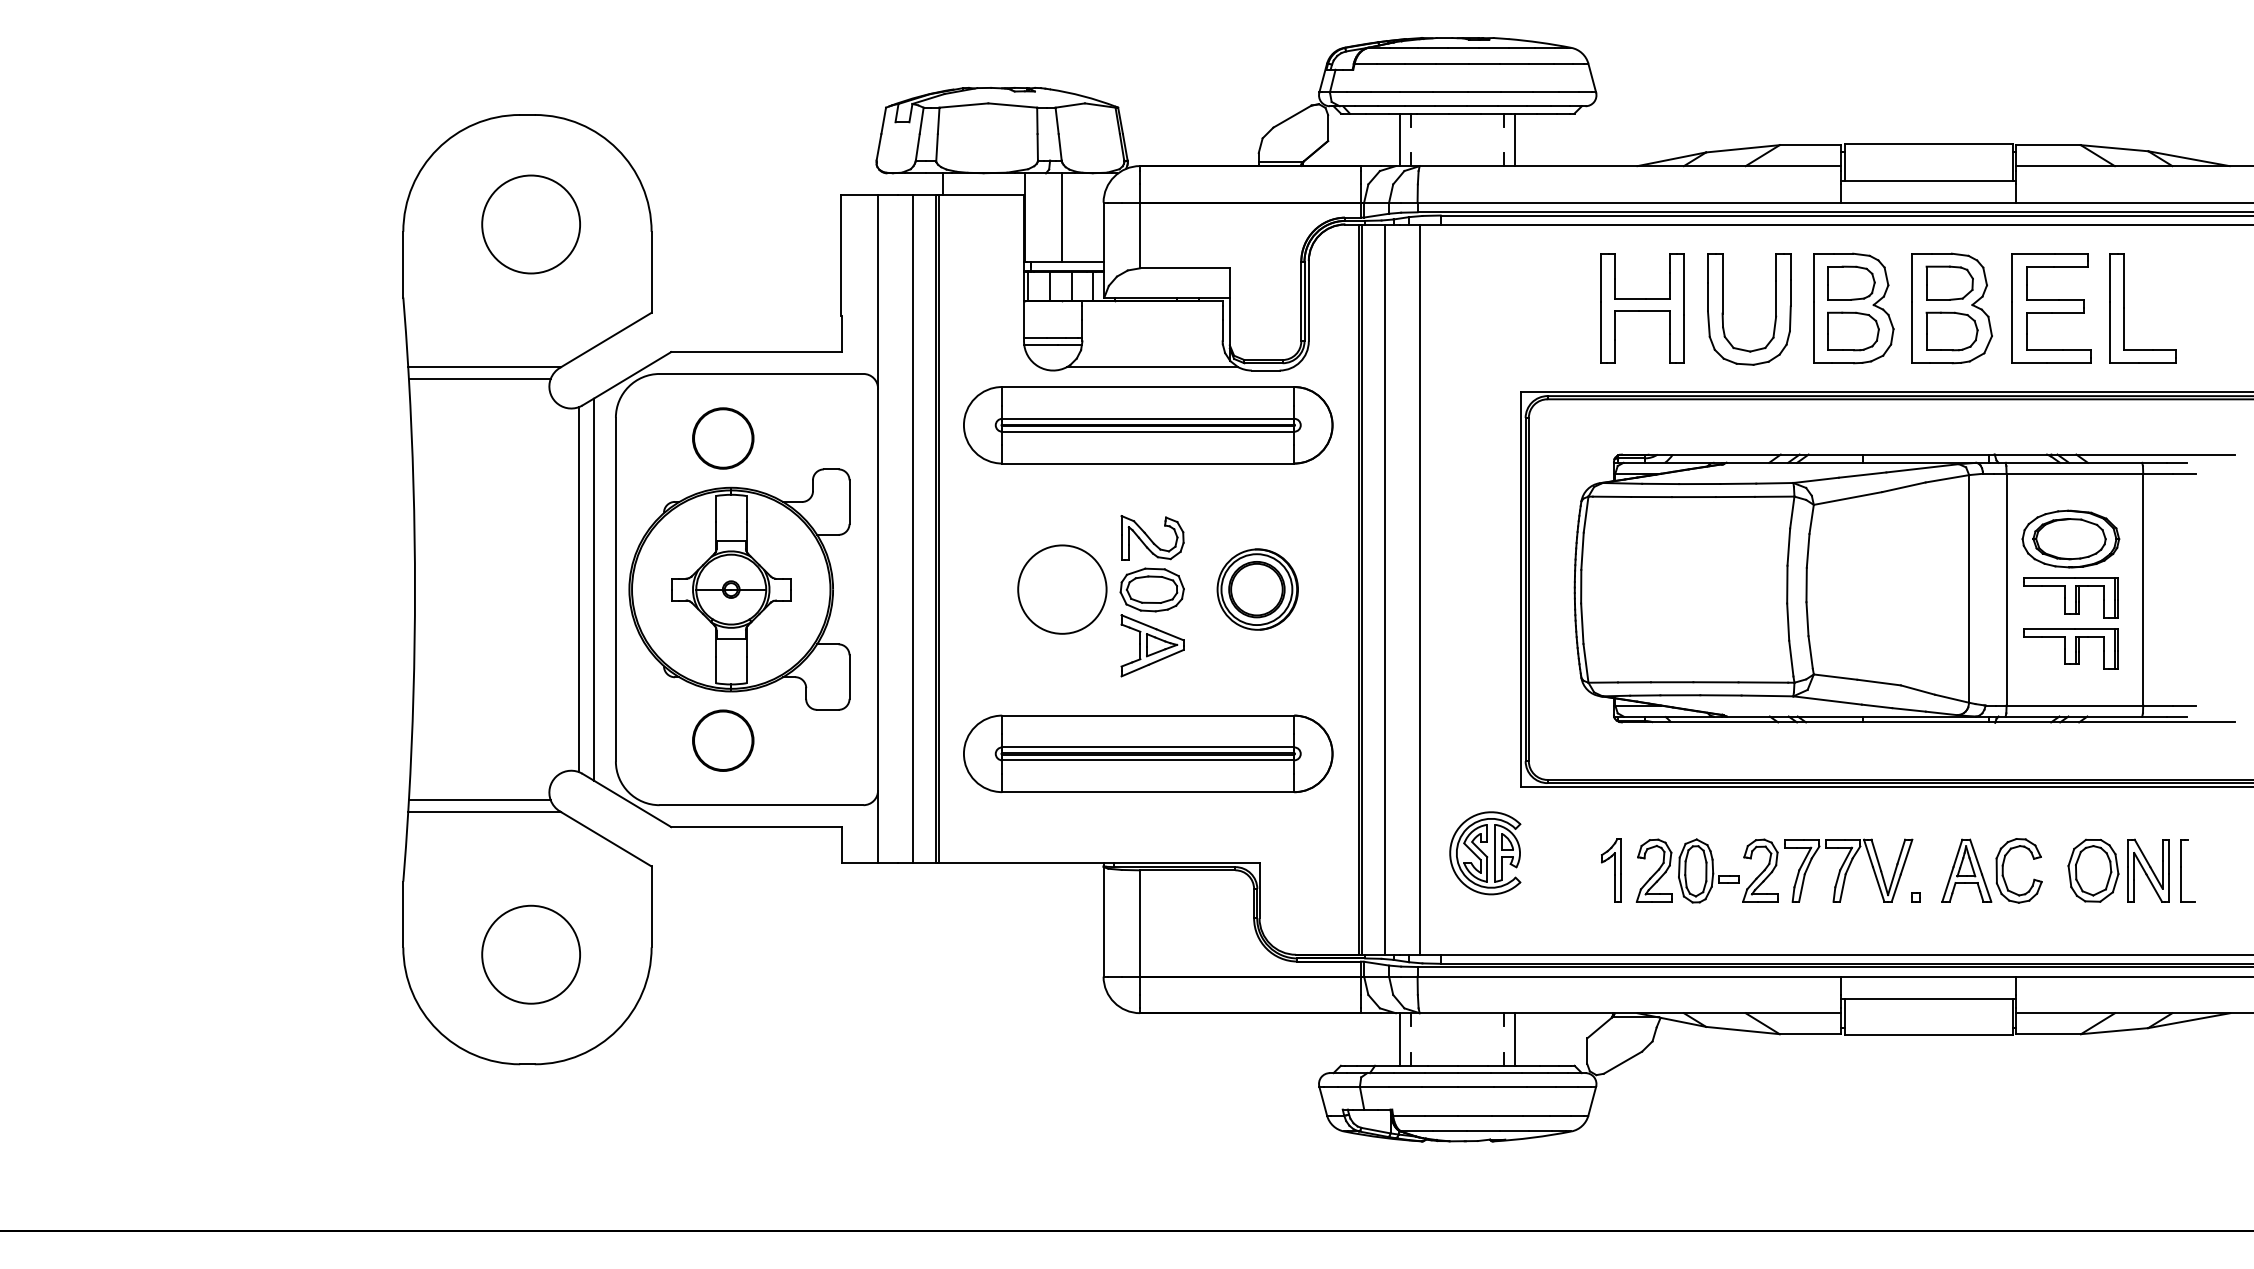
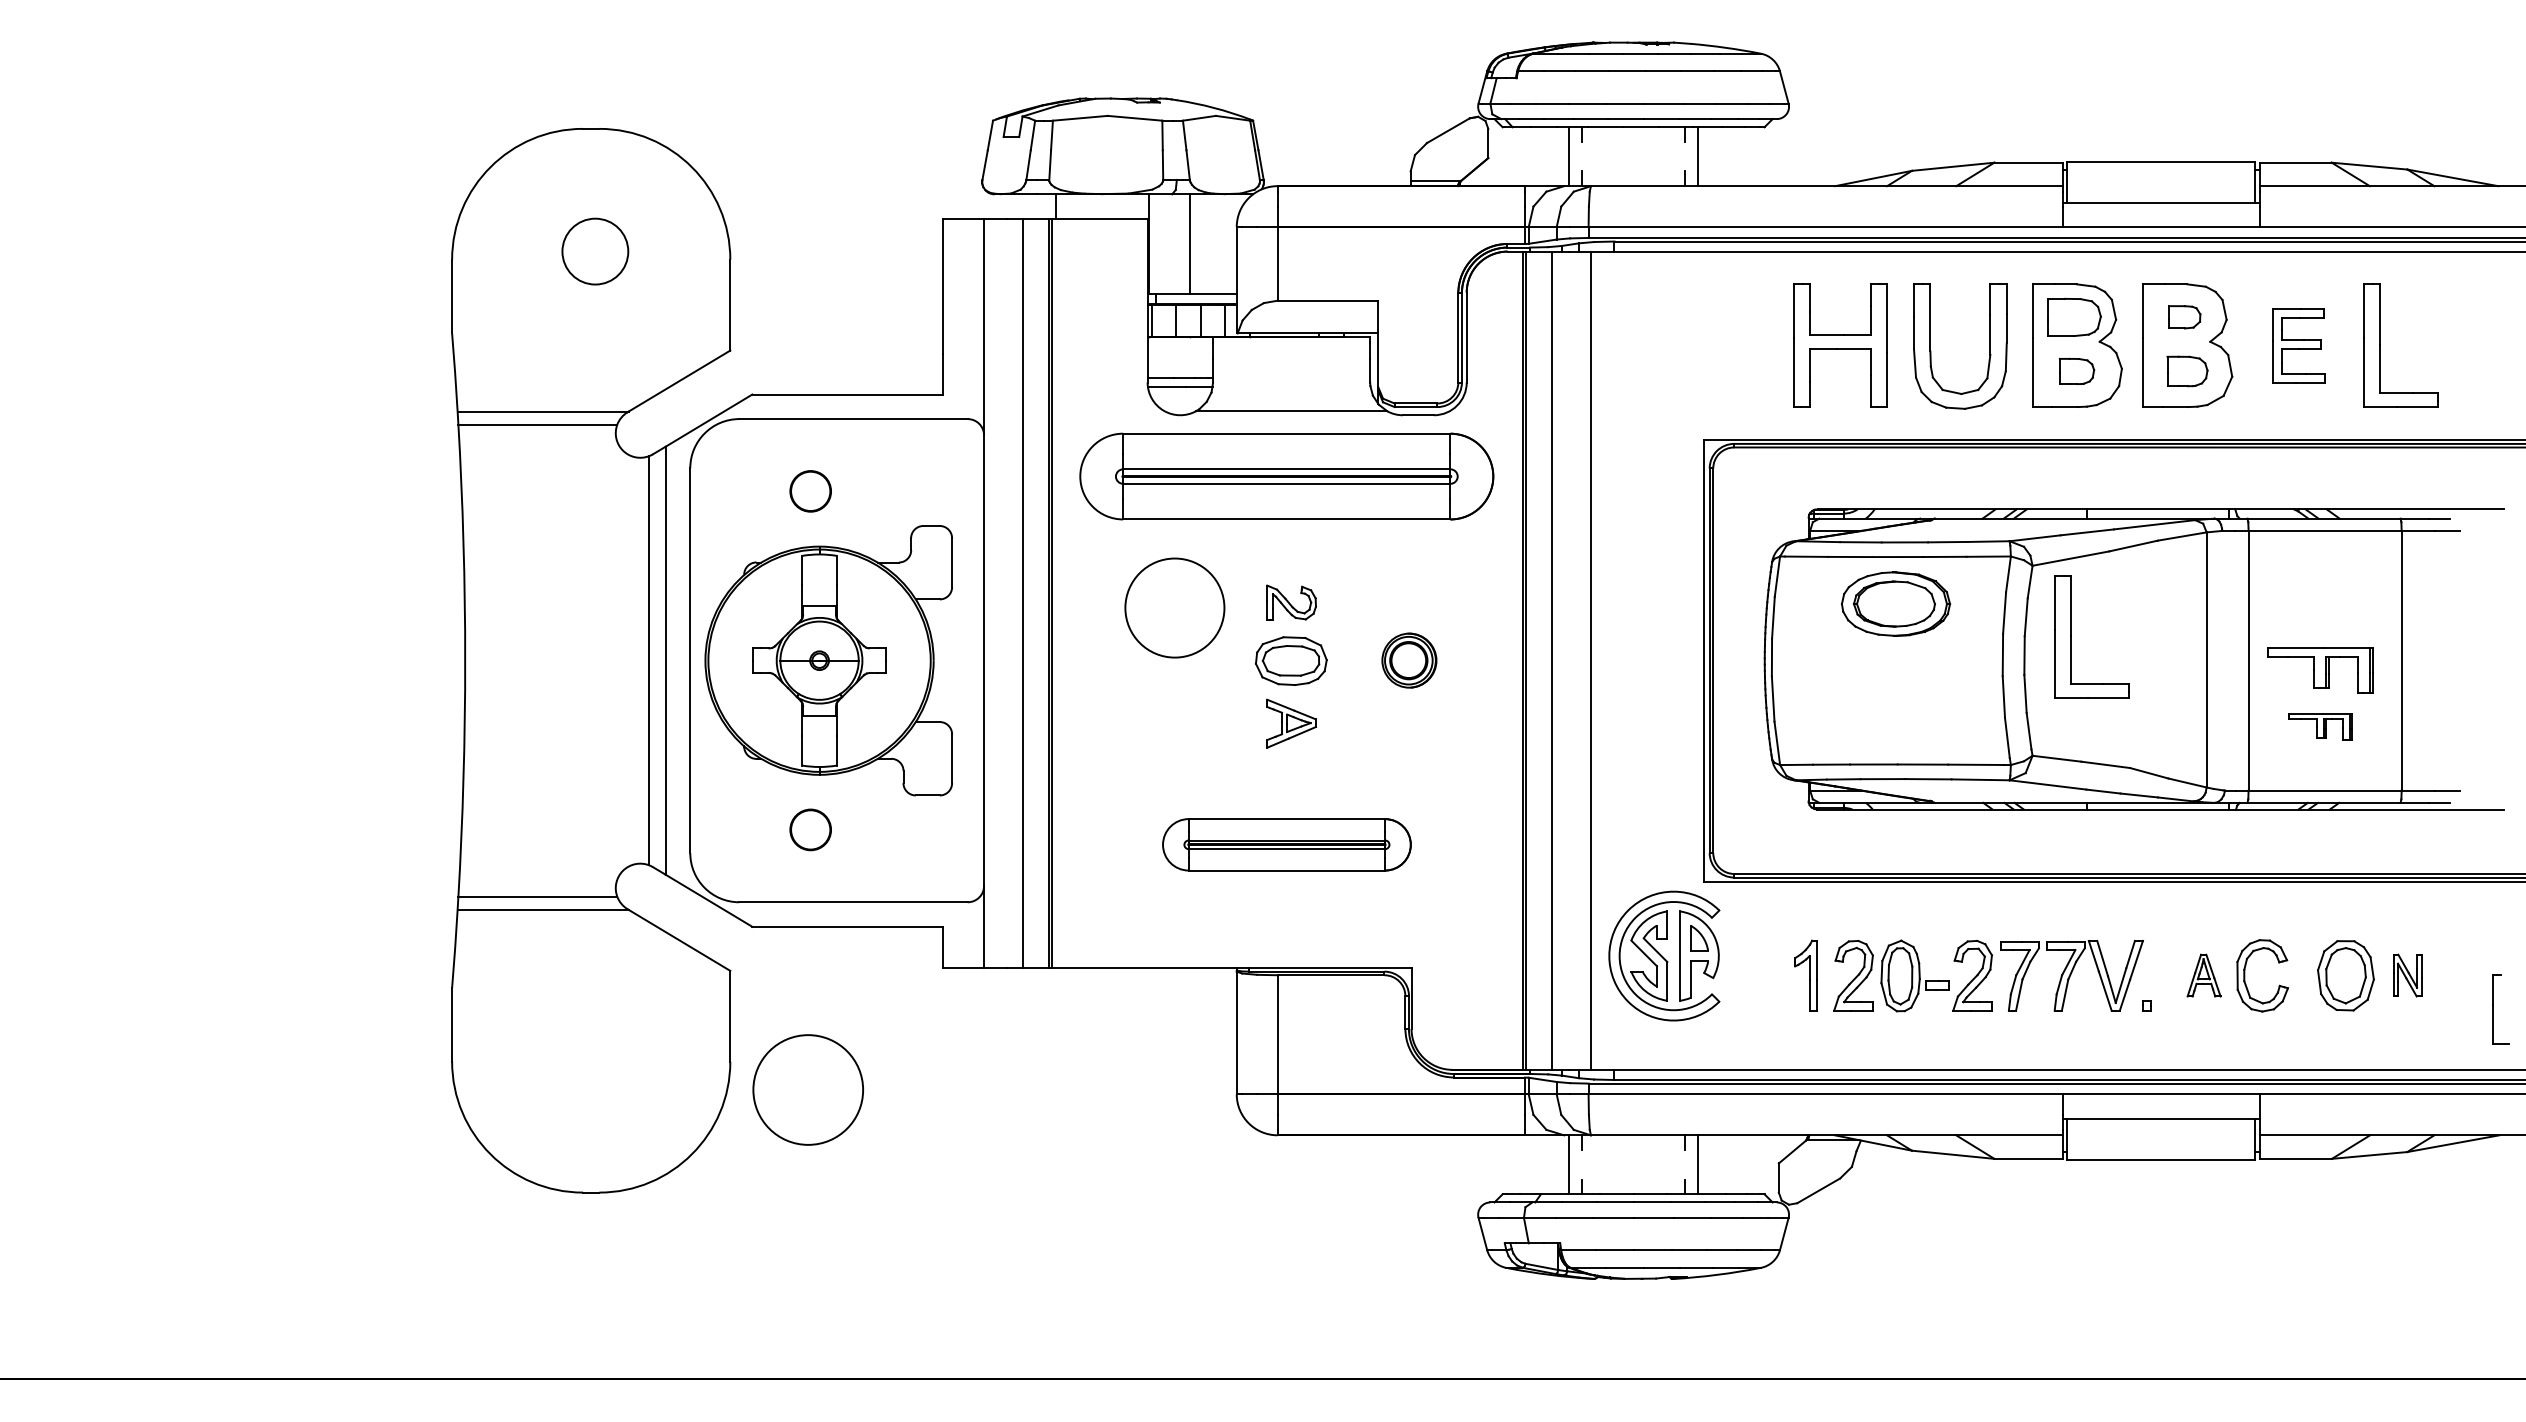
circle: (531, 224) -> (595, 251), size x0.6
part: (1949, 282) -> (2184, 316), size x0.6
part: (2051, 308) -> (2298, 345), size x0.6
part: (1853, 331) -> (2077, 371), size x0.6
part: (1951, 331) -> (2186, 371), size x0.7
circle: (723, 438) -> (810, 491), size x0.6
part: (1152, 537) -> (1291, 602), size x0.7
part: (2070, 538) -> (1895, 603), moved
part: (1848, 568) -> (2071, 637), added
circle: (1062, 589) -> (1175, 607), moved
part: (1257, 589) -> (1409, 660), size x0.6
part: (1152, 645) -> (1291, 723), size x0.7
part: (2070, 648) -> (2320, 726), size x0.6
circle: (723, 740) -> (810, 829), size x0.6
part: (1148, 753) -> (1287, 844), size x0.6
part: (1485, 853) -> (1664, 956), size x1.4
part: (1966, 870) -> (2203, 975), size x0.6
part: (2148, 870) -> (2407, 975), size x0.6
part: (2187, 870) -> (2500, 1009), moved
circle: (530, 954) -> (807, 1089), moved

